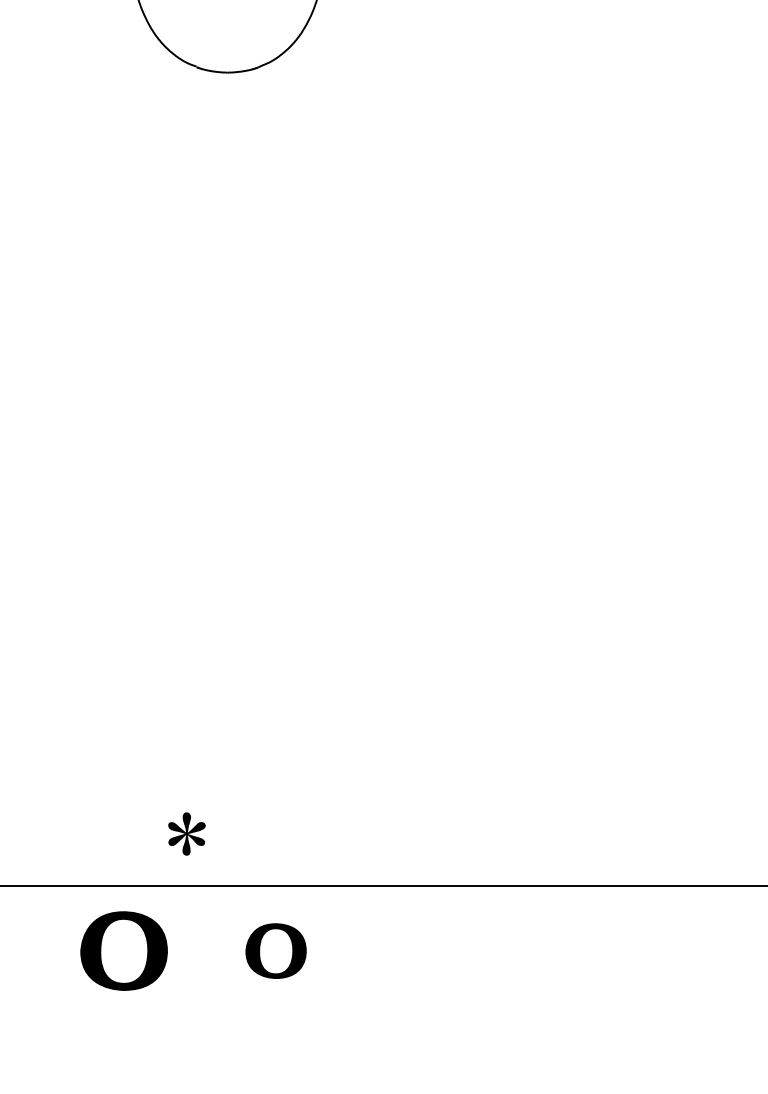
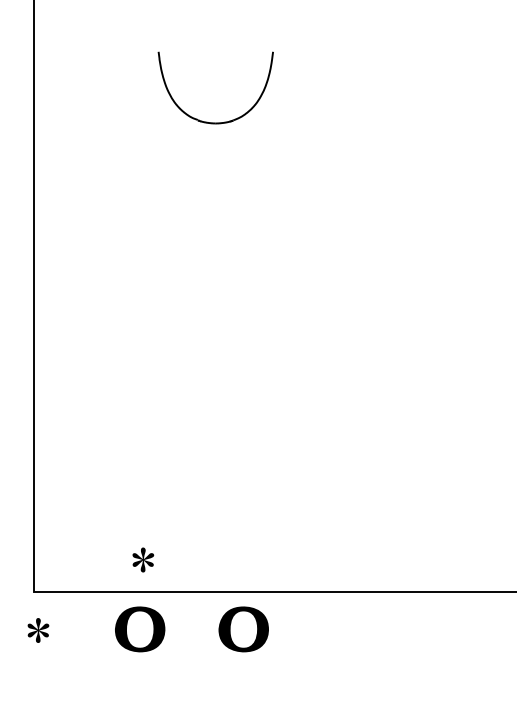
part: (187, 833) -> (143, 559), moved
part: (124, 951) -> (140, 629), moved
part: (275, 951) -> (243, 629), size x1.43

